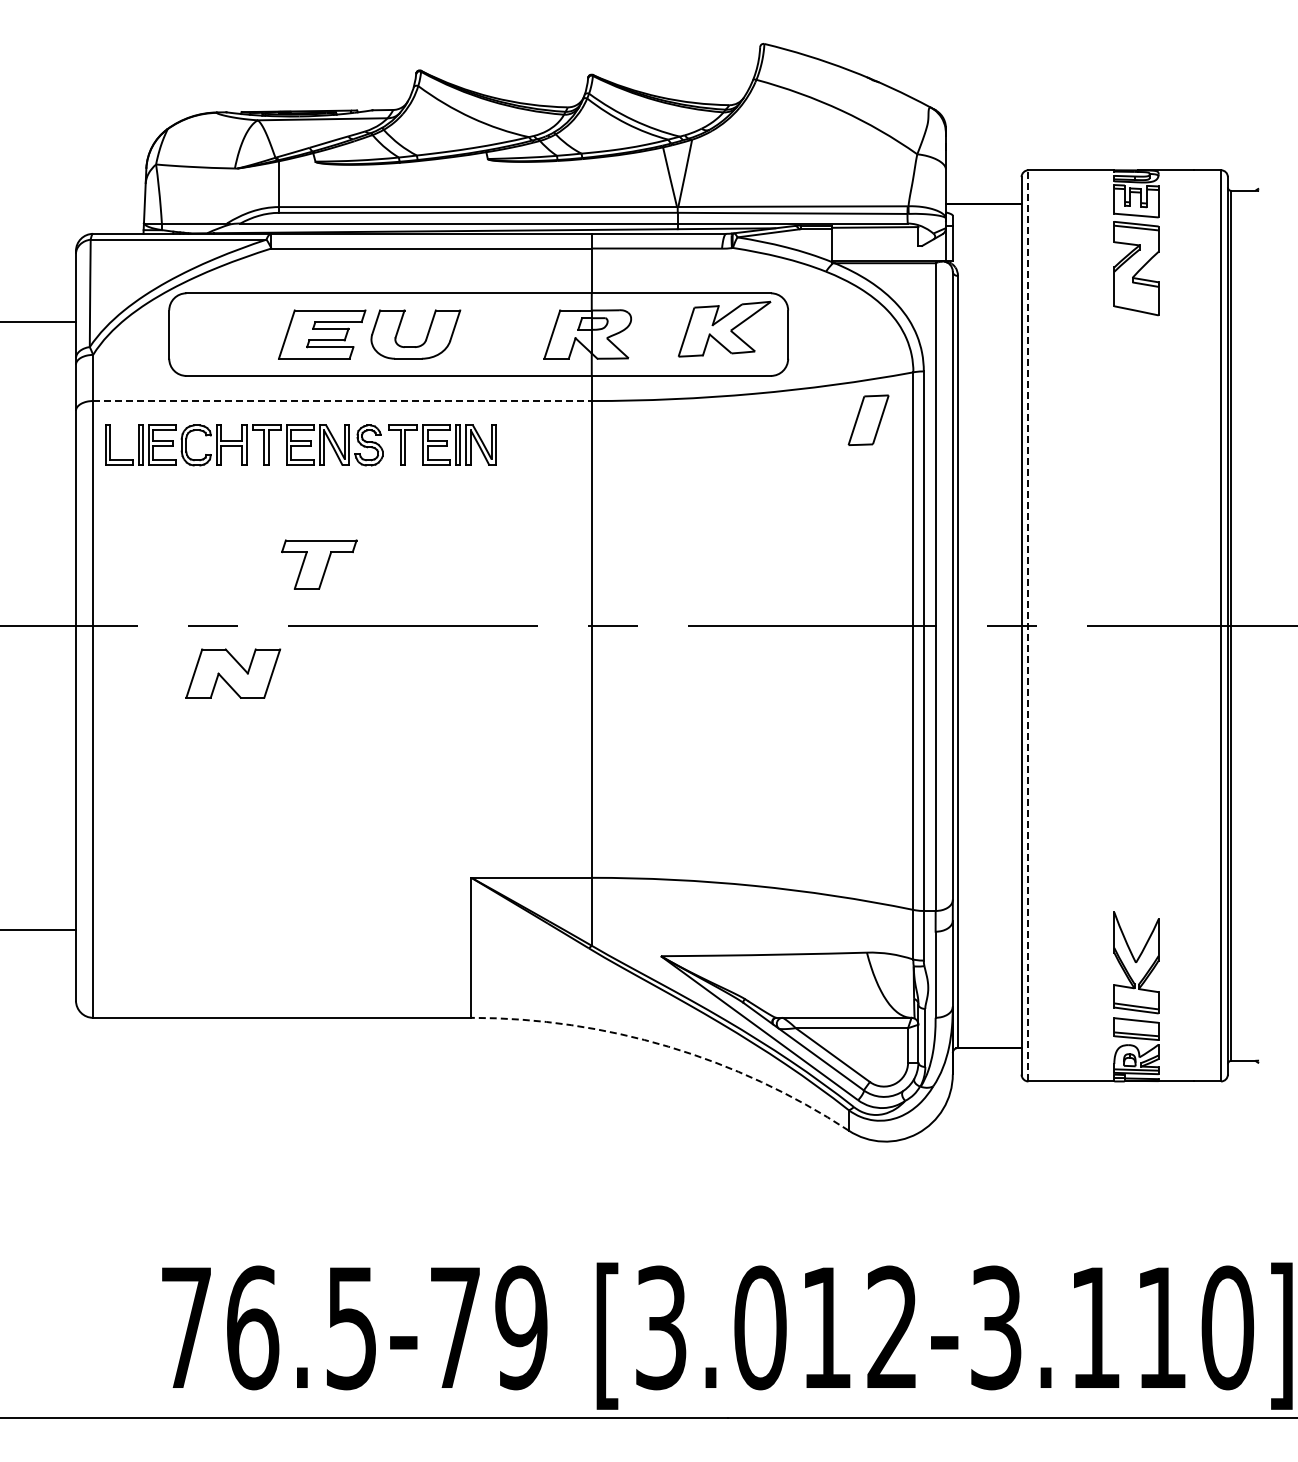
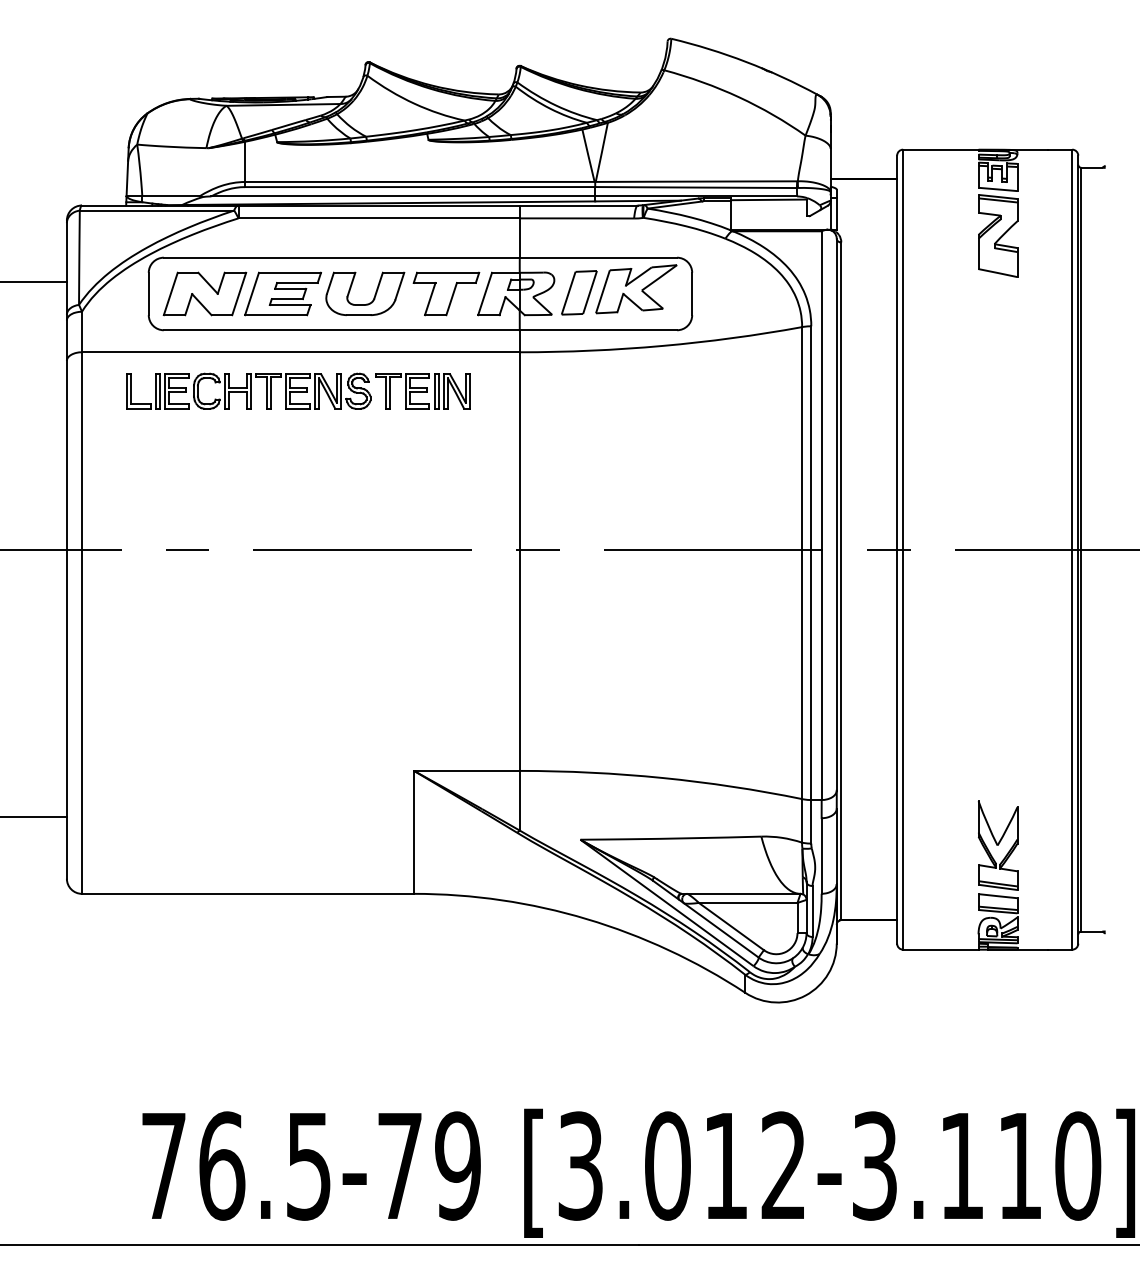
line: (342, 401) -> (300, 352), dashed -> solid
part: (868, 419) -> (579, 292), moved
part: (300, 445) -> (298, 391), moved
part: (319, 564) -> (446, 293), moved
line: (1028, 625) -> (903, 549), dashed -> solid
part: (233, 673) -> (205, 293), moved
arc: (668, 1046) -> (587, 919), dashed -> solid

